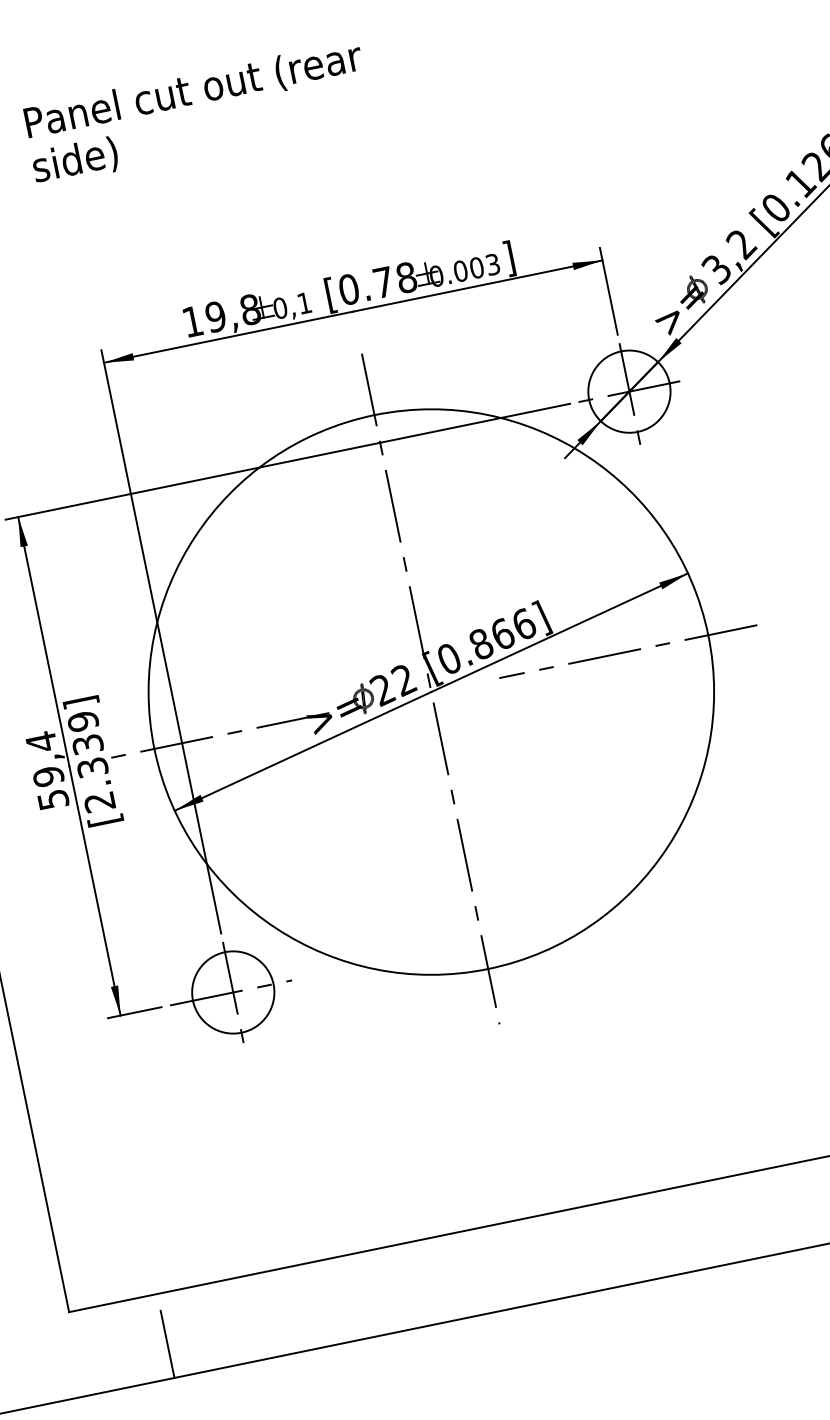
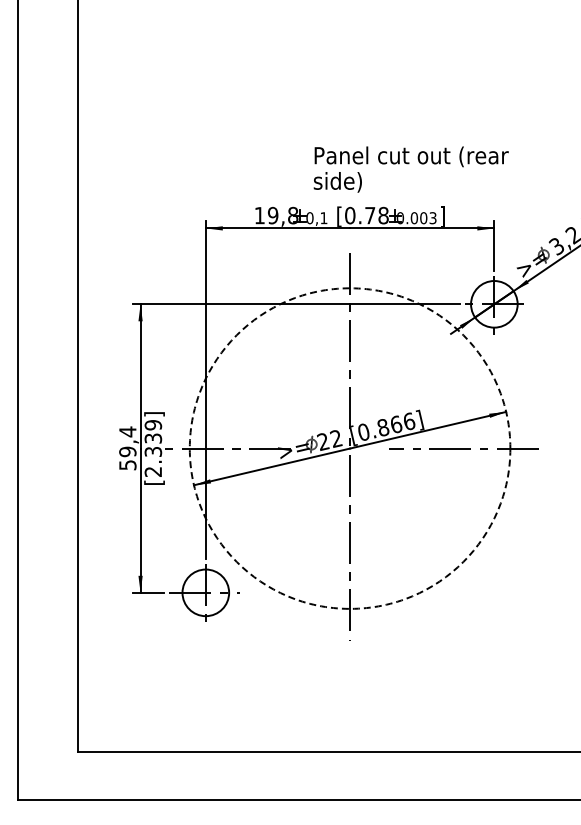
text: (196, 113) -> (410, 169), moved
circle: (430, 692) -> (349, 448), solid -> dashed
line: (167, 1343) -> (129, 780), removed

